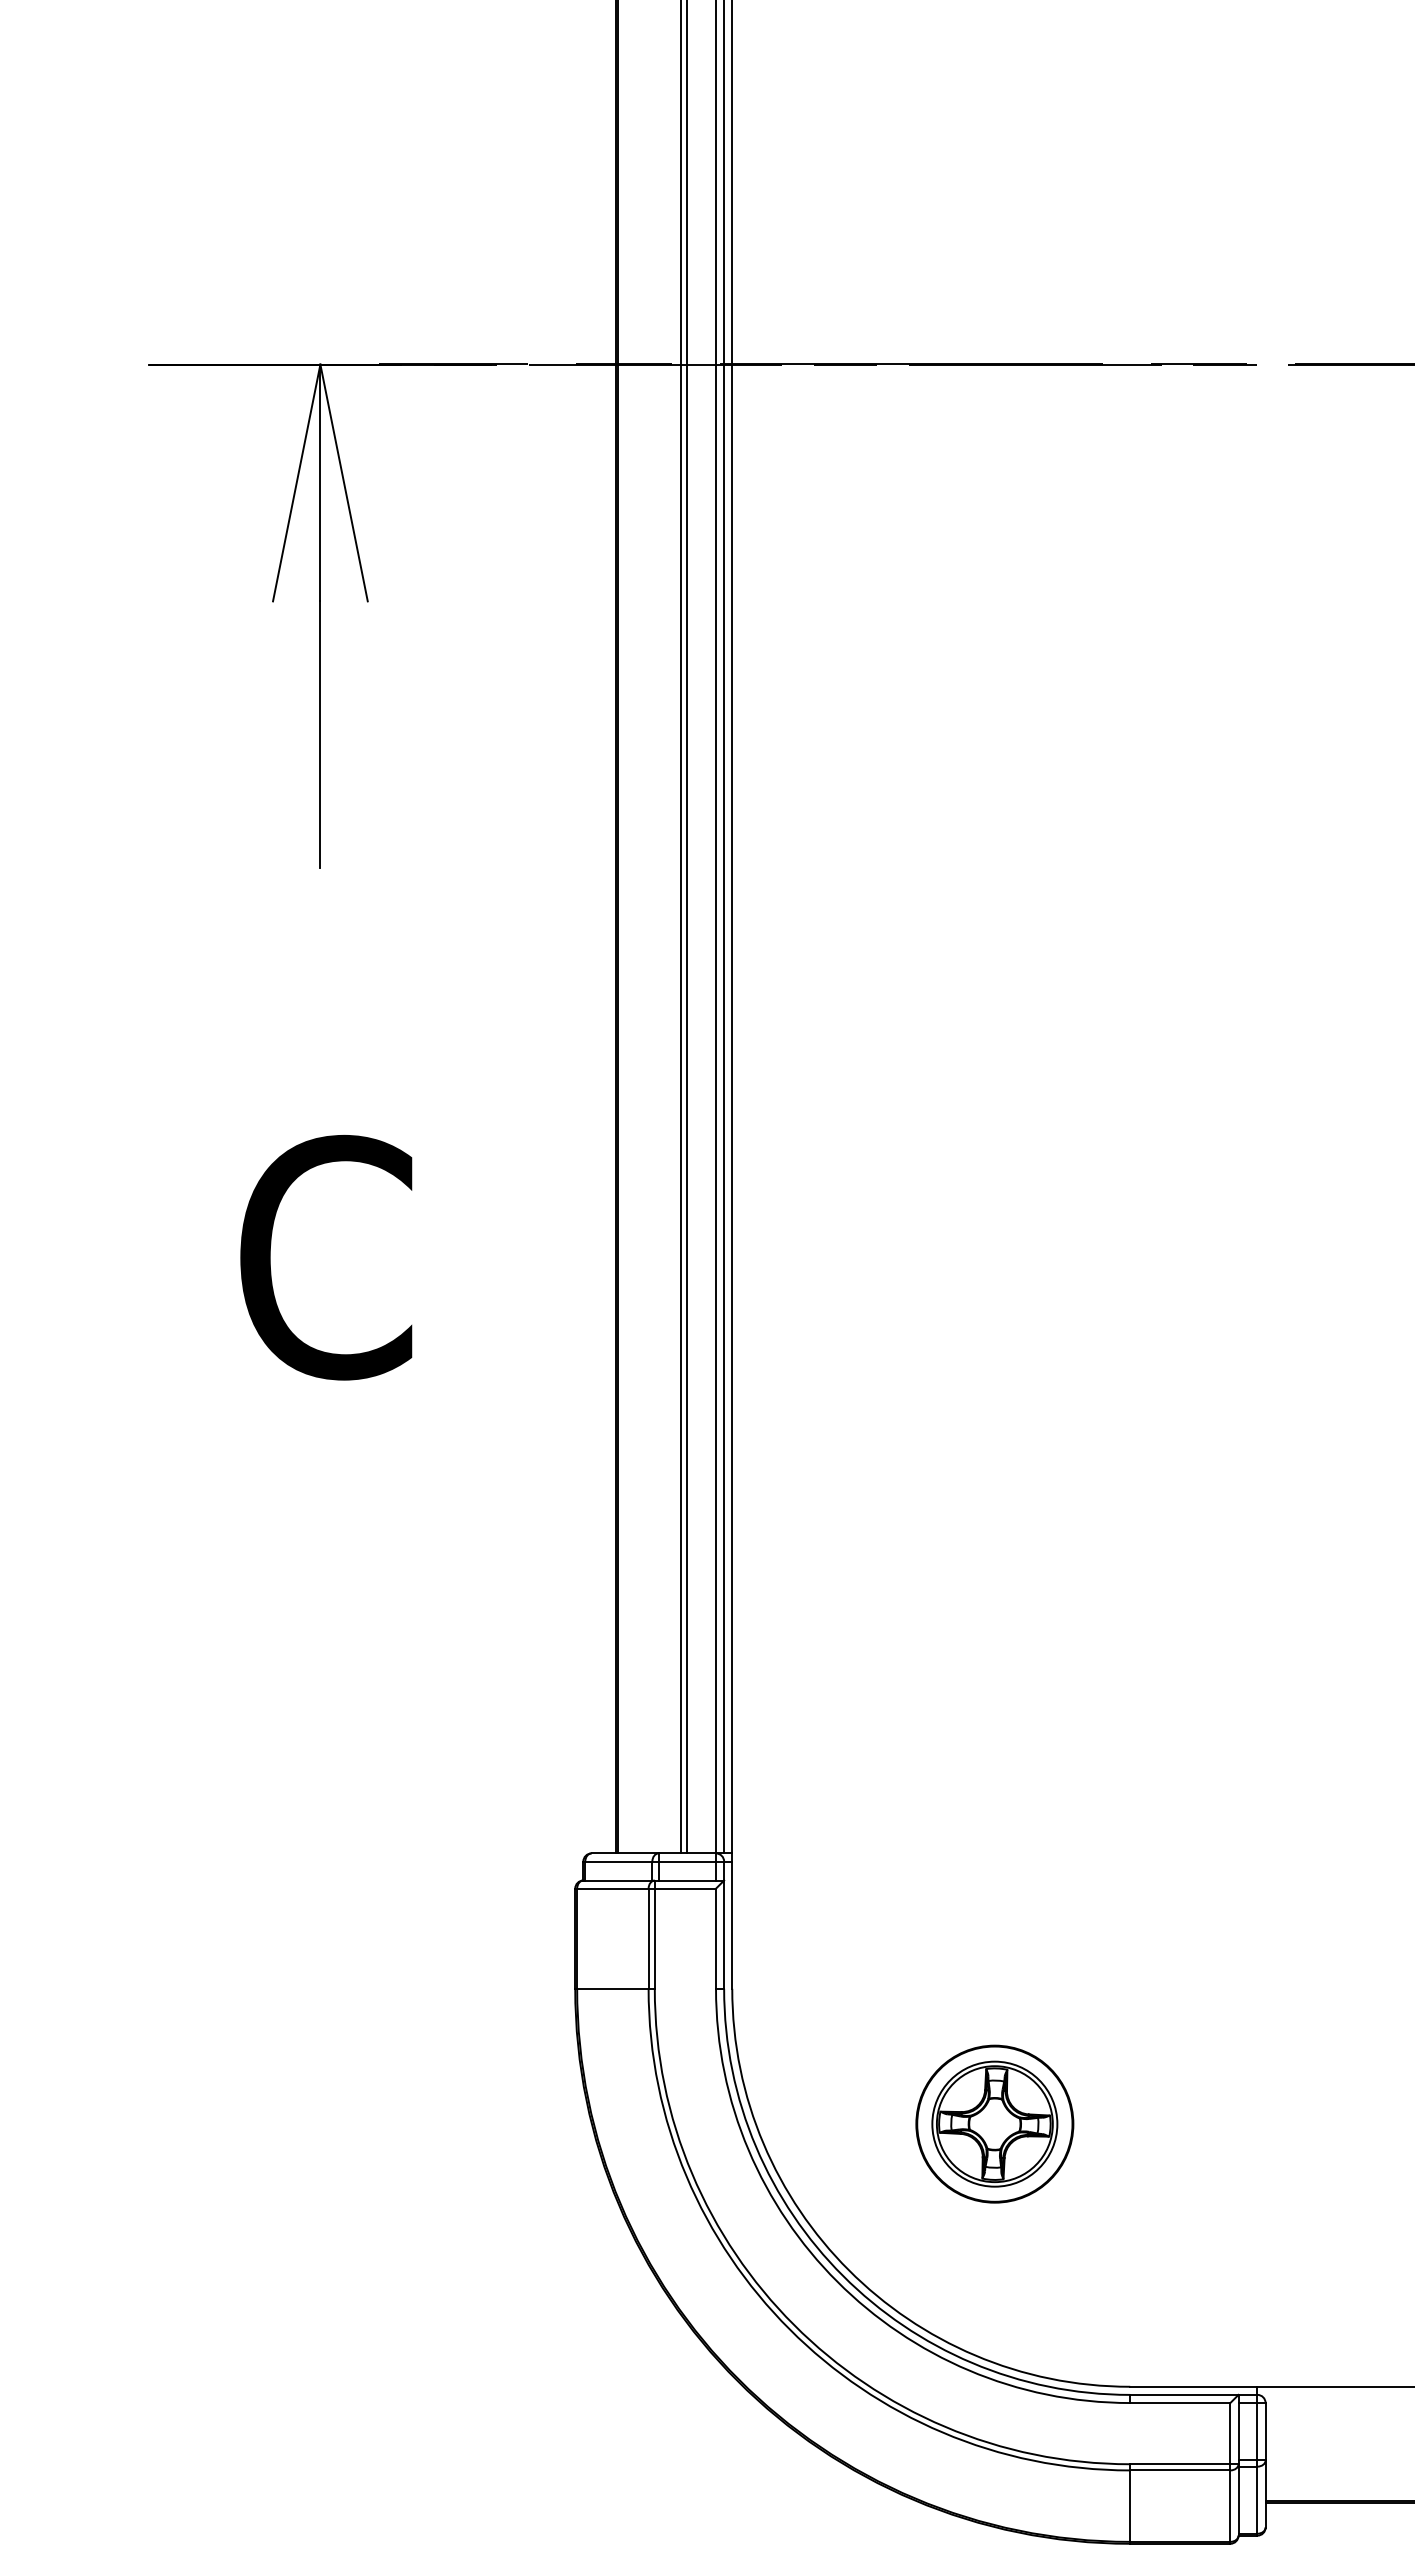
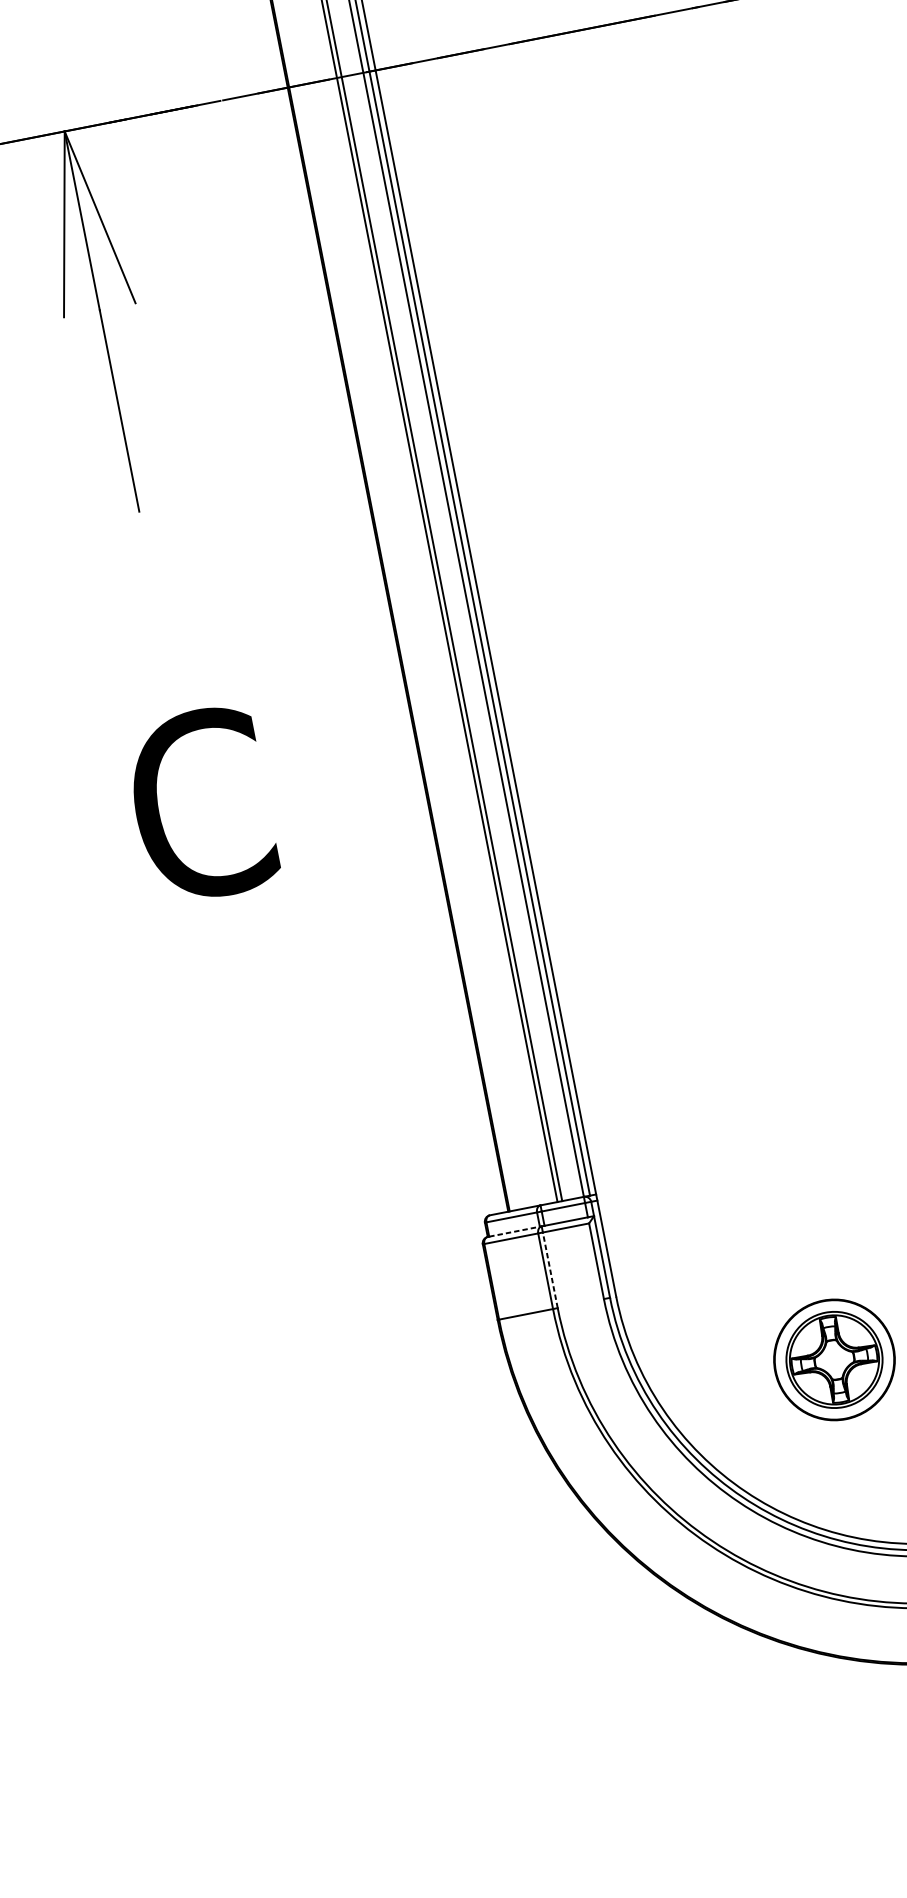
line: (618, 1880) -> (514, 1231), solid -> dashed
line: (654, 1938) -> (550, 1270), solid -> dashed

